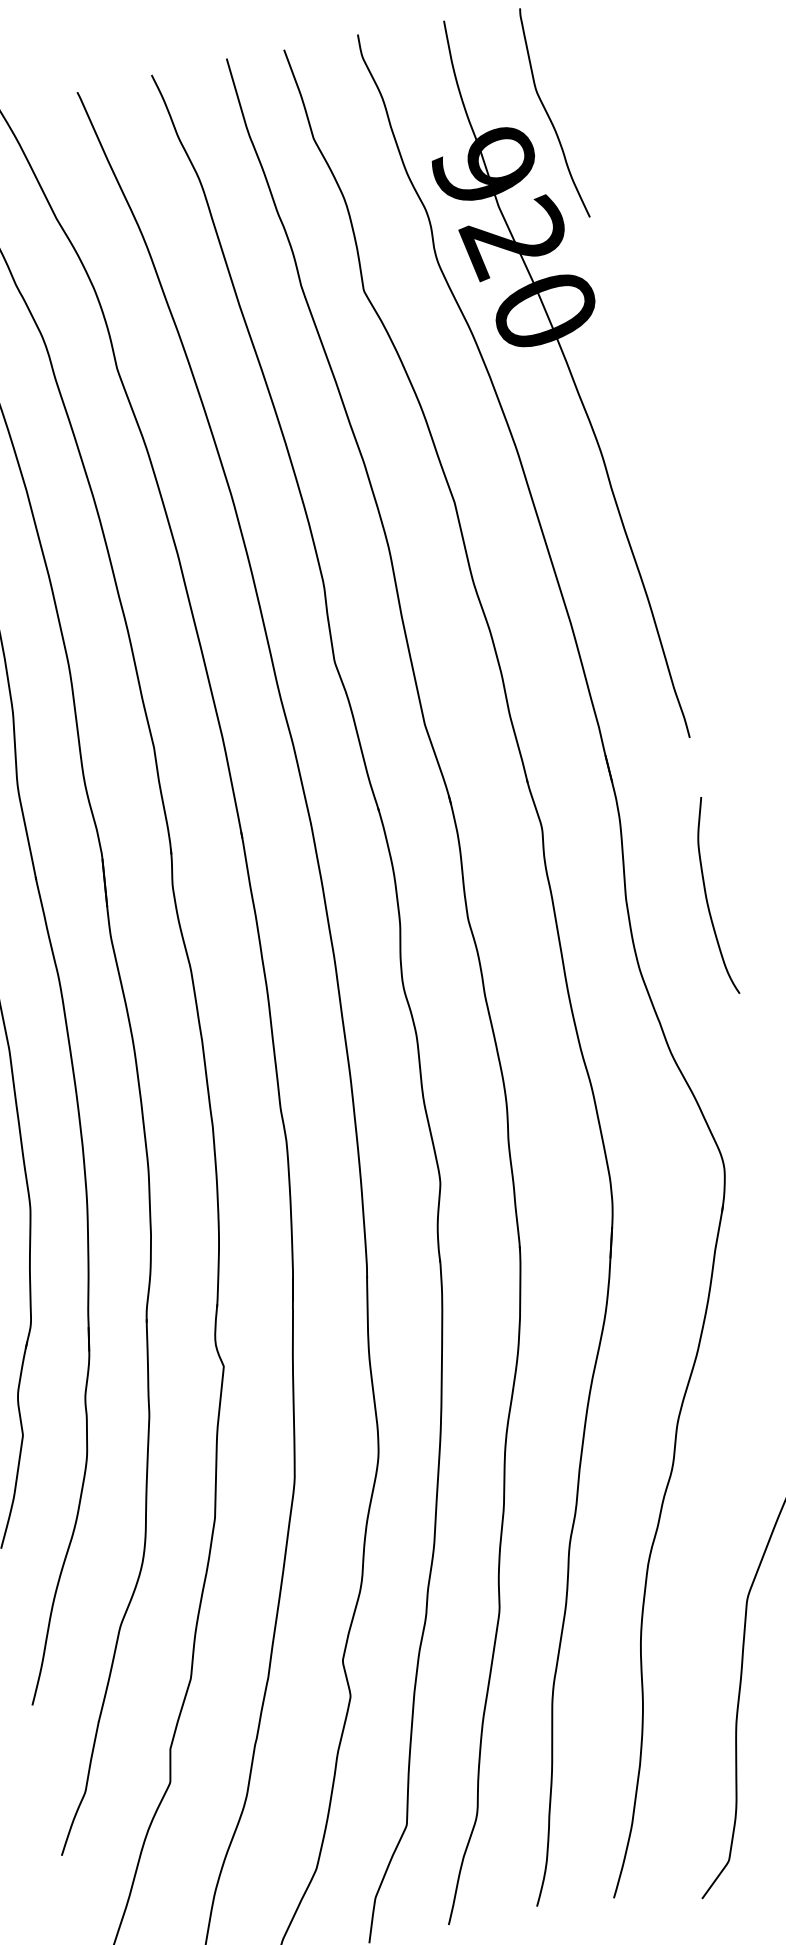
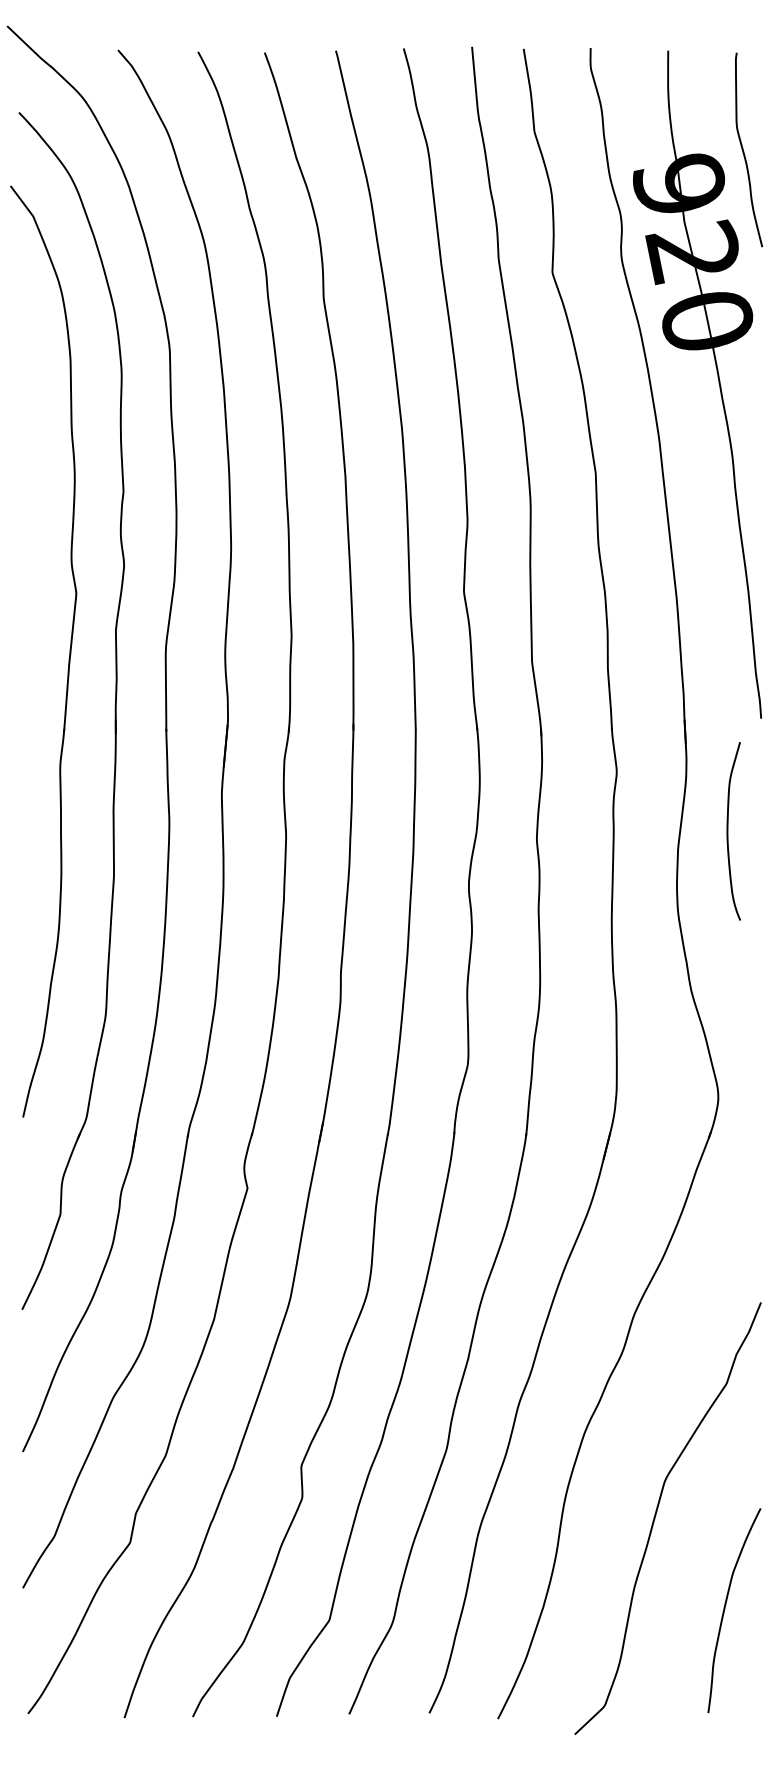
curve: (707, 898) -> (728, 831), moved

